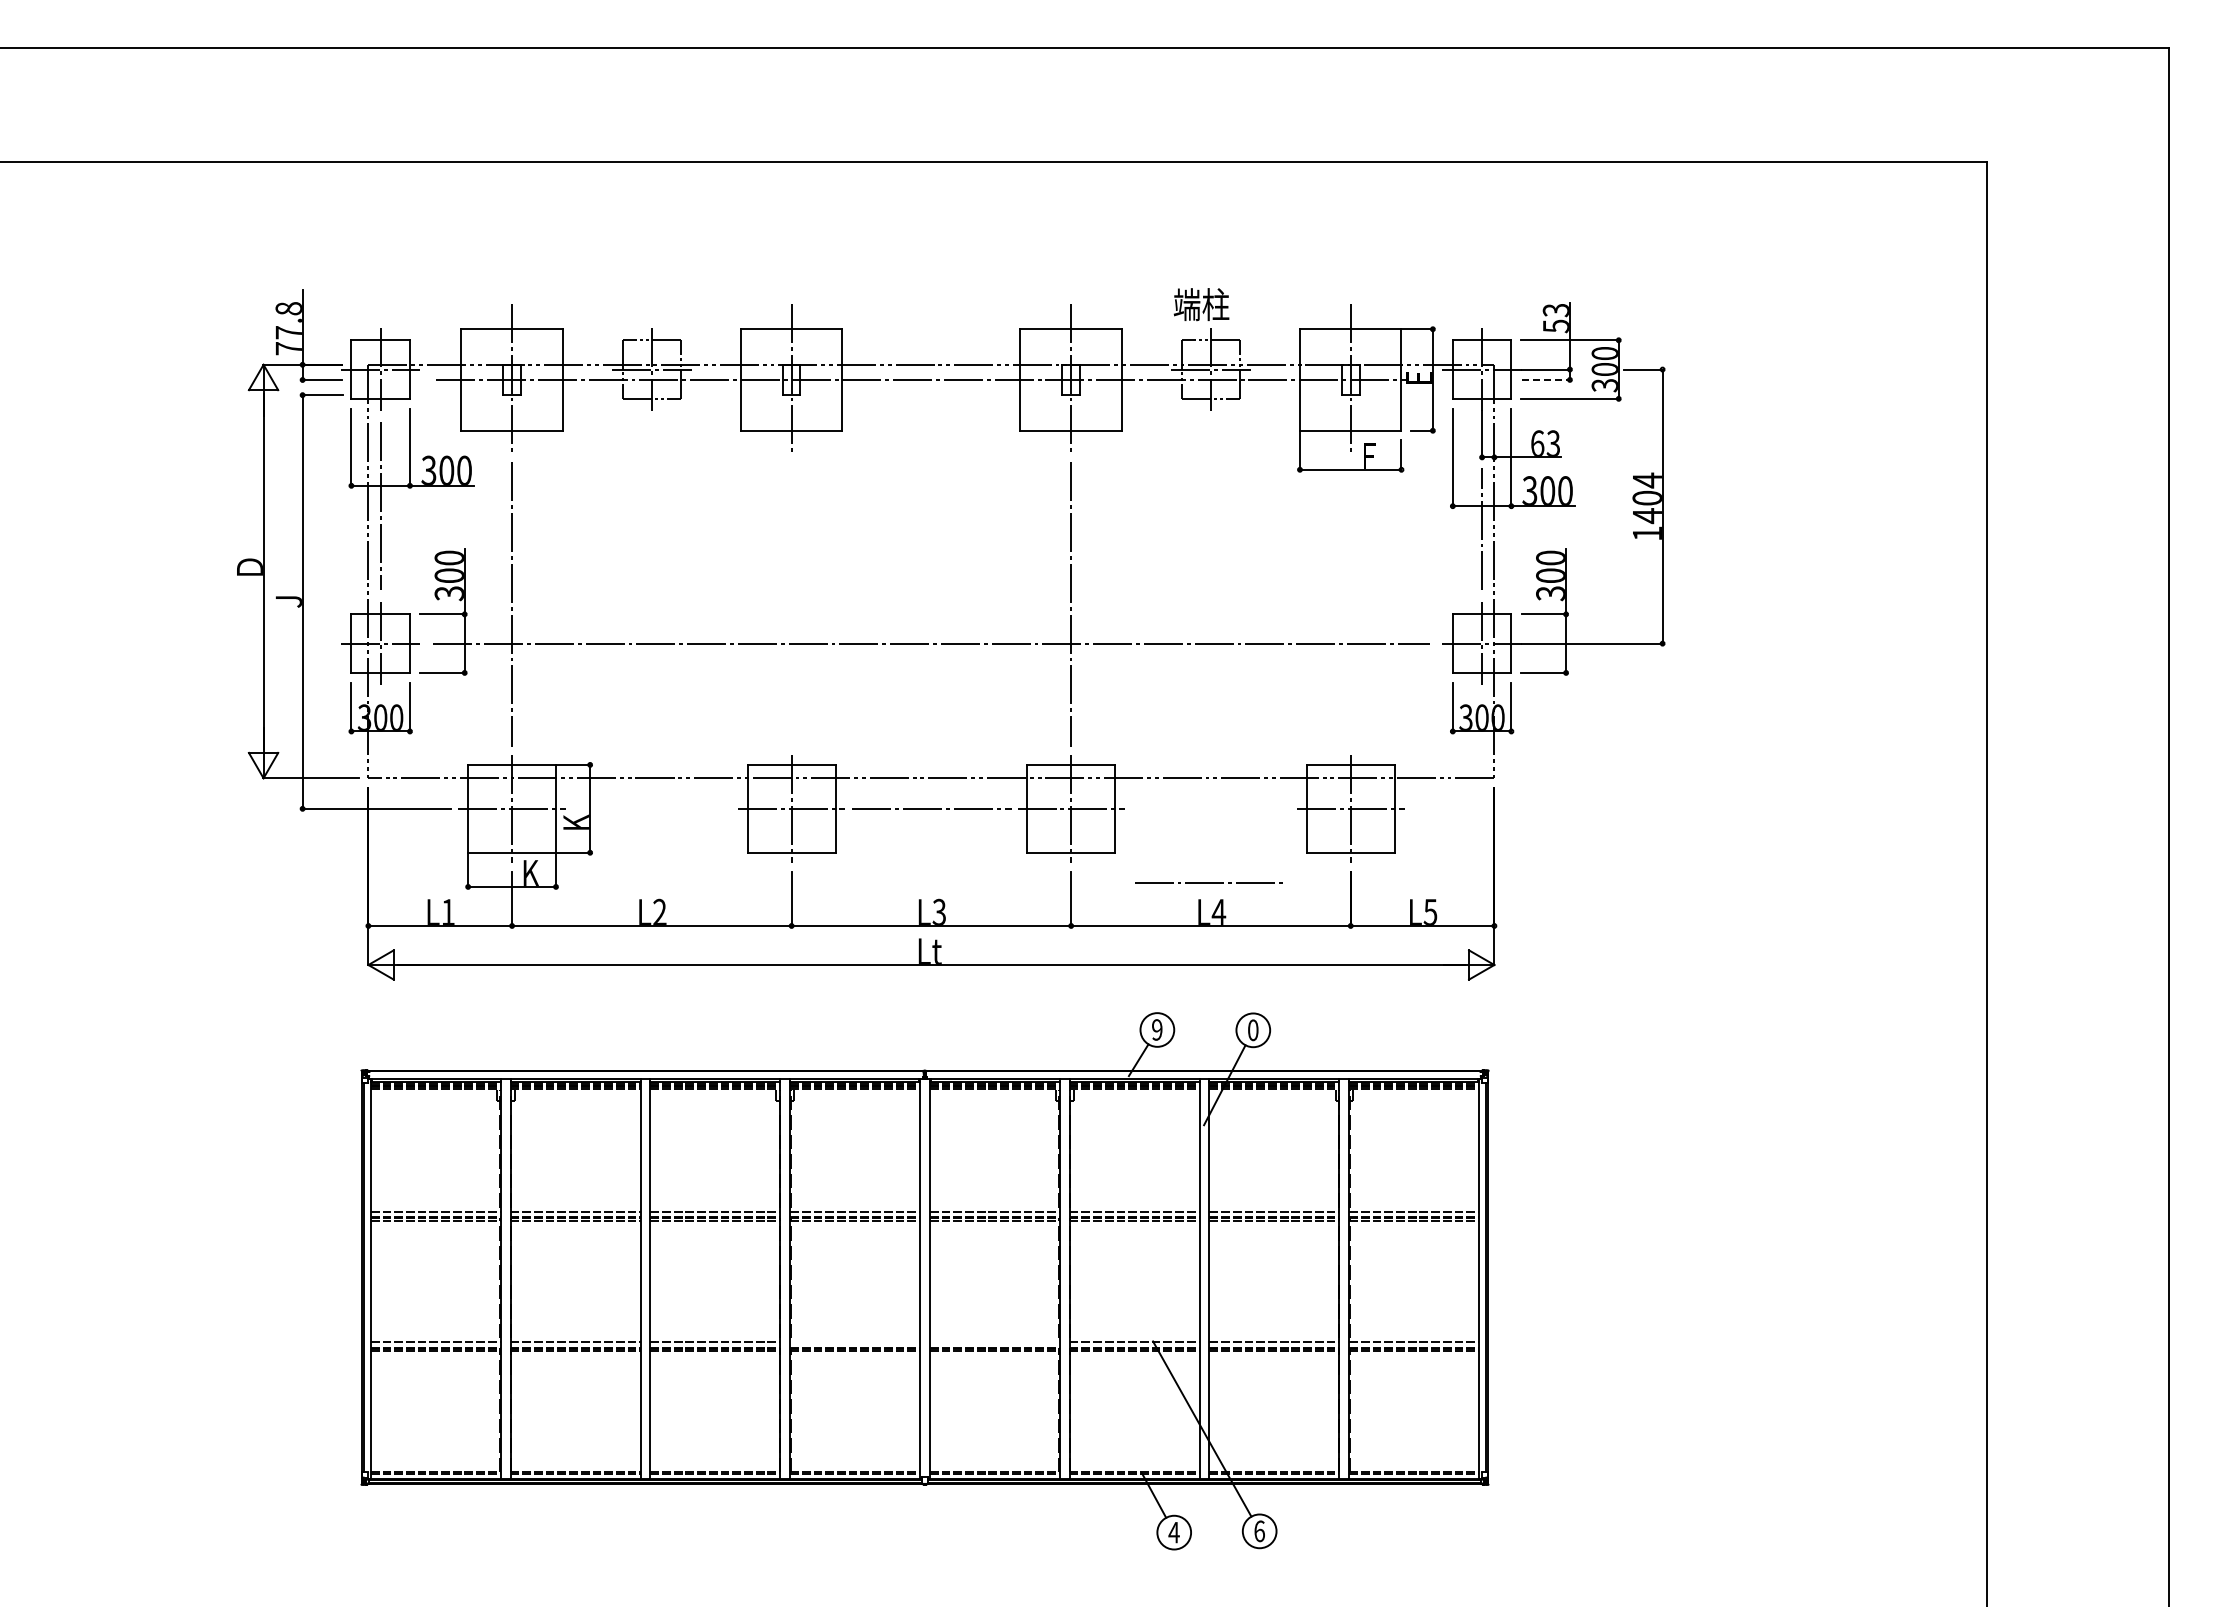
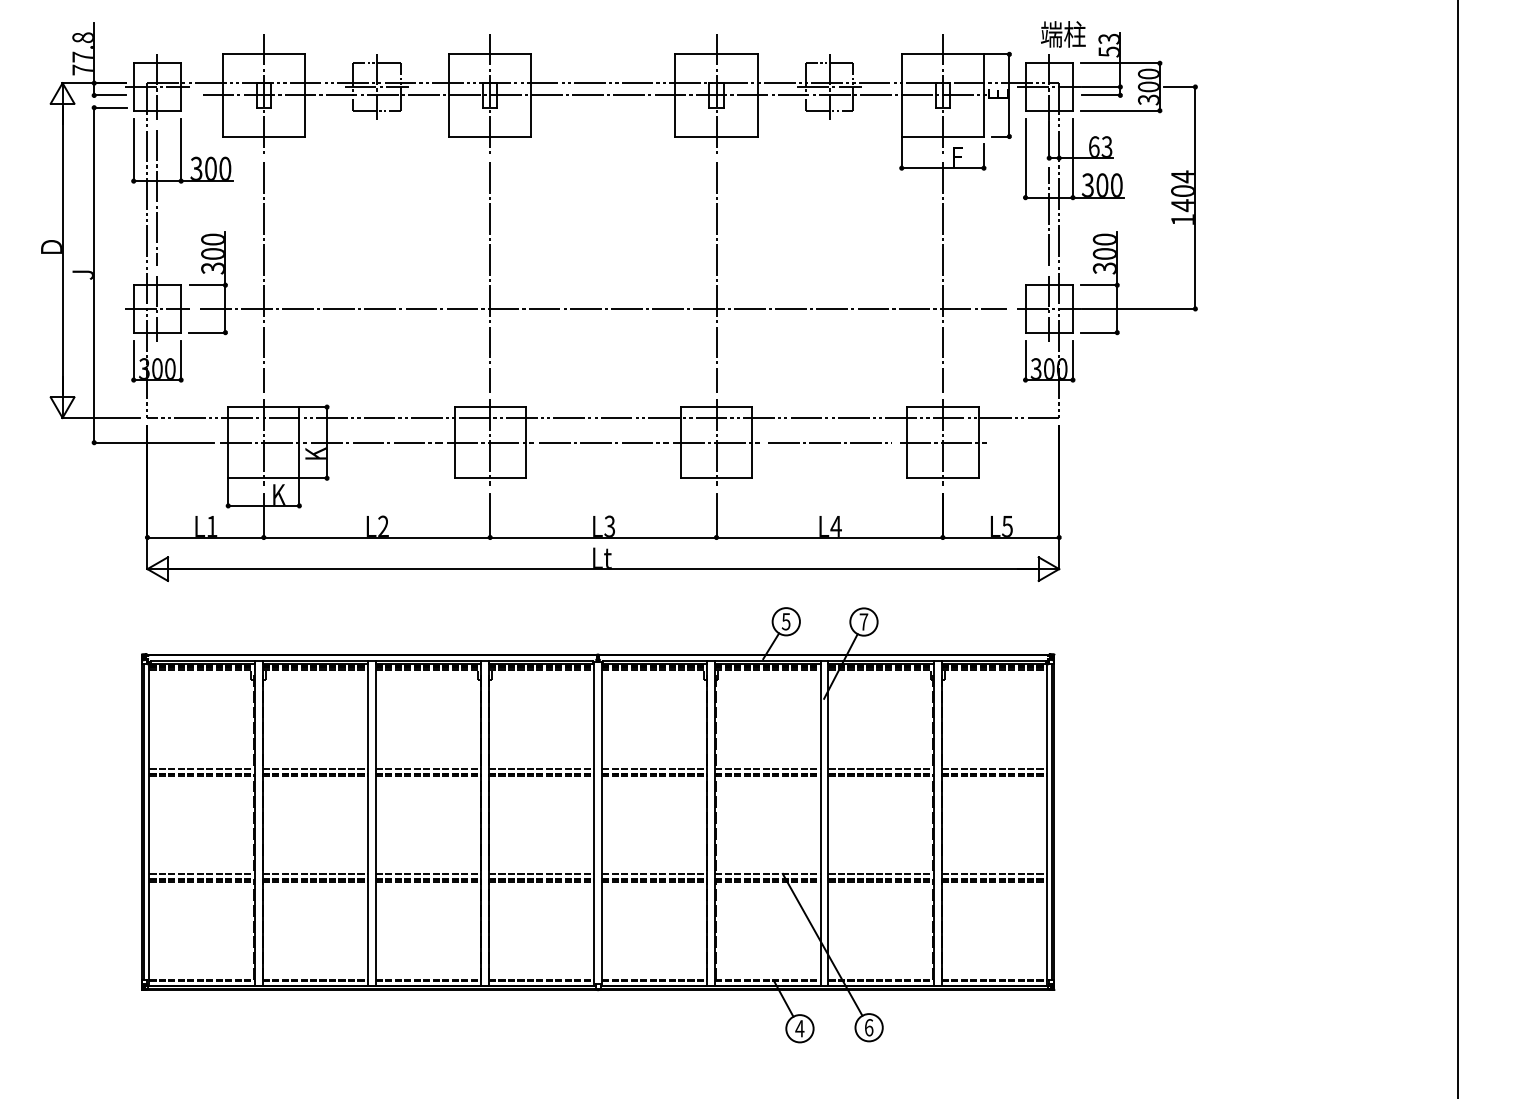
text: (1201, 304) -> (1063, 34), moved
line: (1546, 379) -> (1101, 95), dashed -> solid
line: (791, 604) -> (490, 277), added
line: (1350, 604) -> (942, 277), added
line: (651, 808) -> (376, 442), added
line: (1208, 882) -> (827, 442), moved
text: (1156, 1029) -> (785, 621), 9 -> 5
text: (1253, 1030) -> (864, 622), 0 -> 7
line: (855, 1341) -> (541, 873), added
line: (994, 1341) -> (654, 873), added

